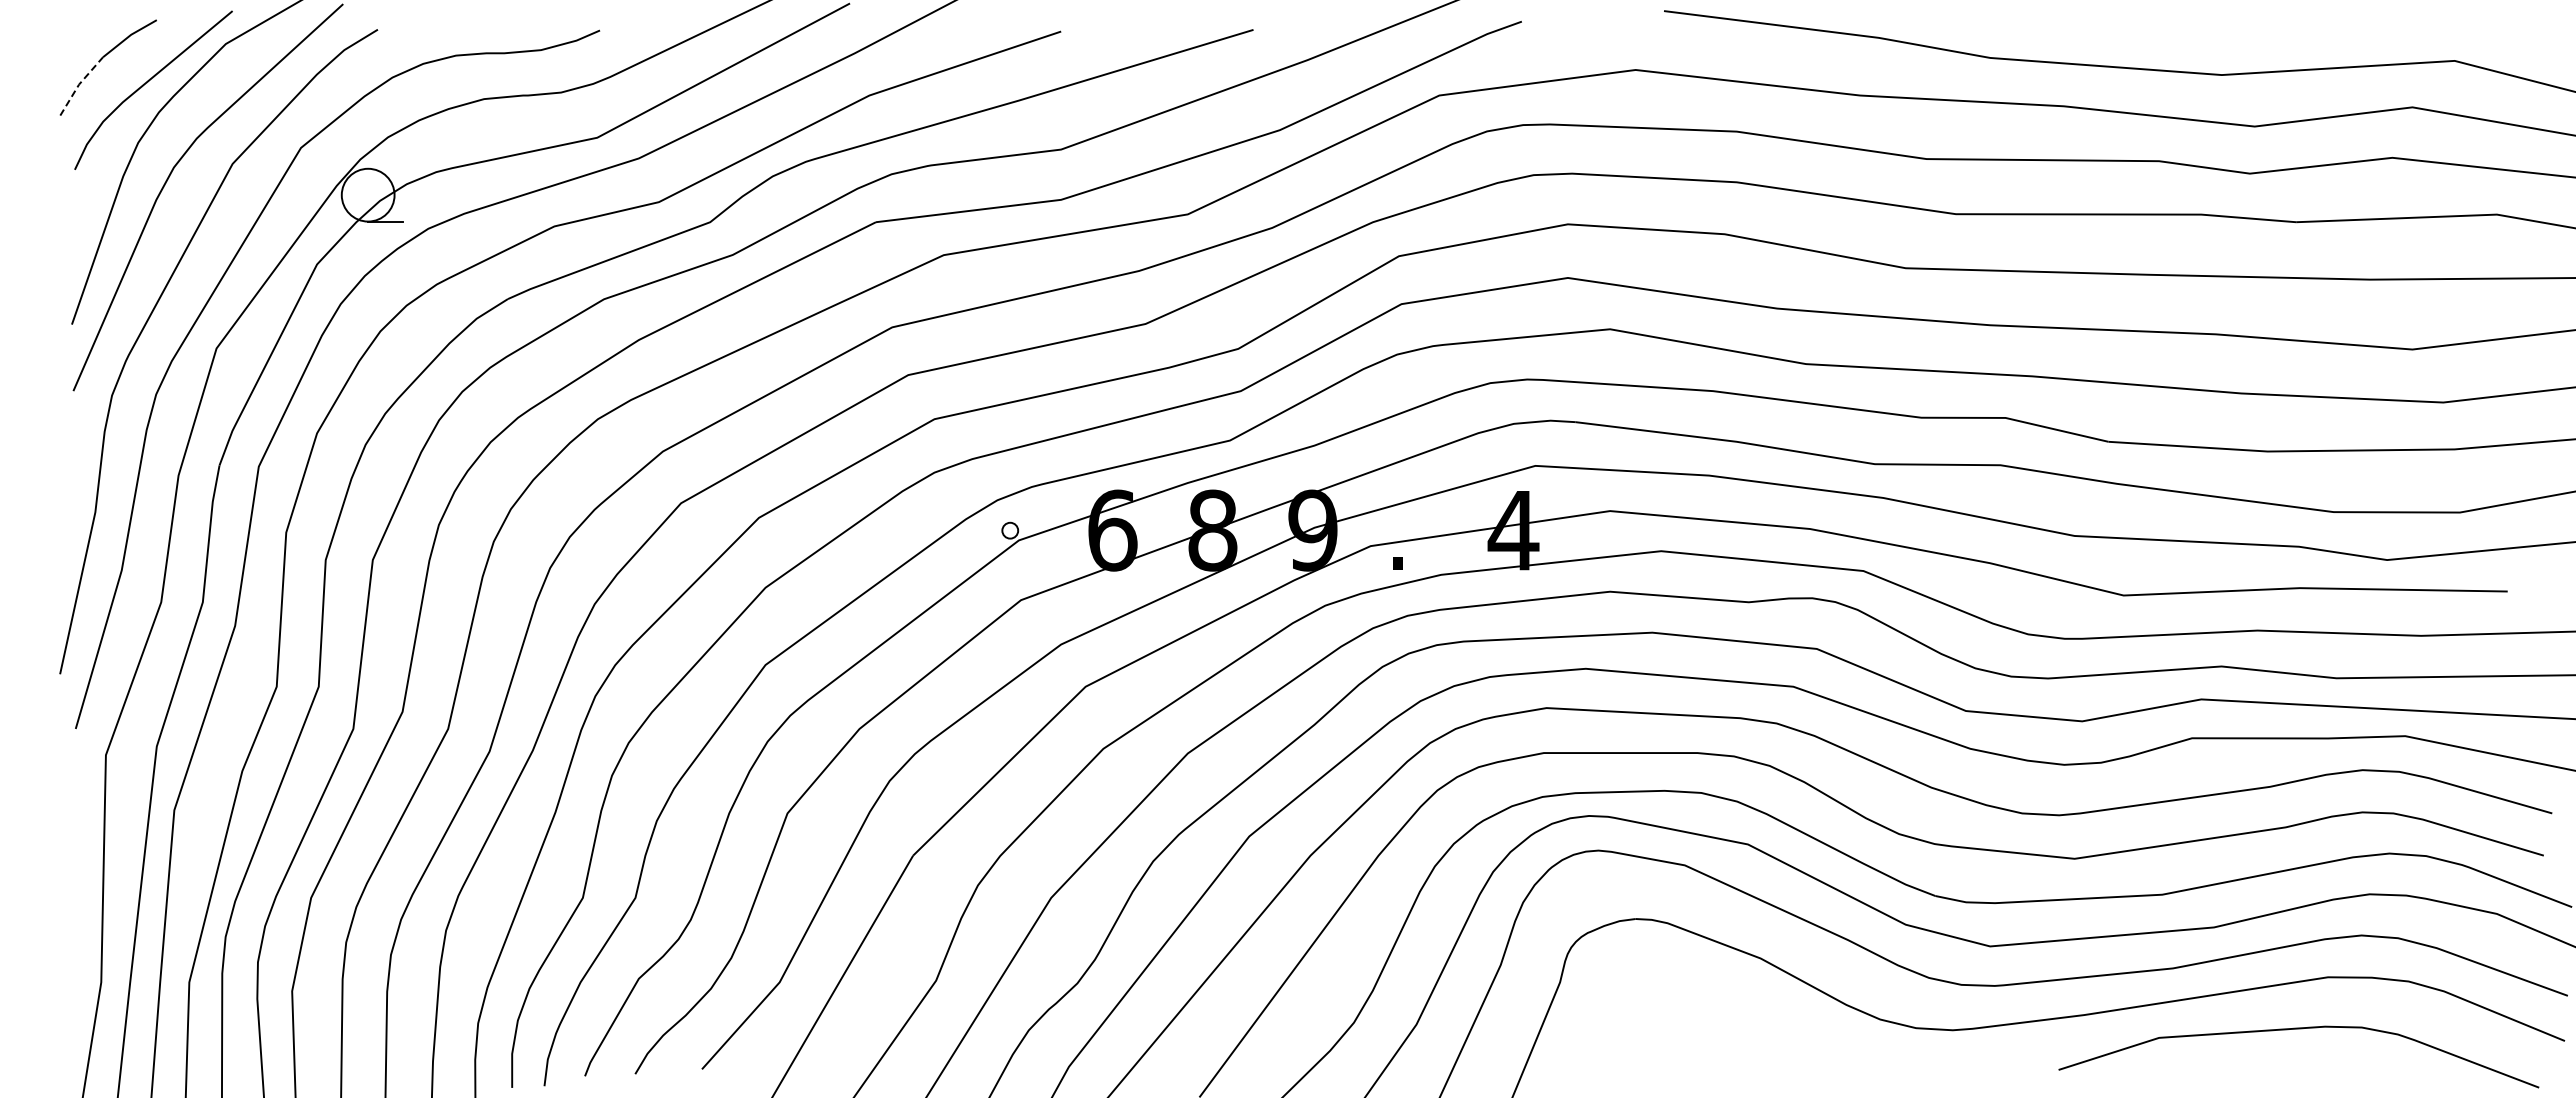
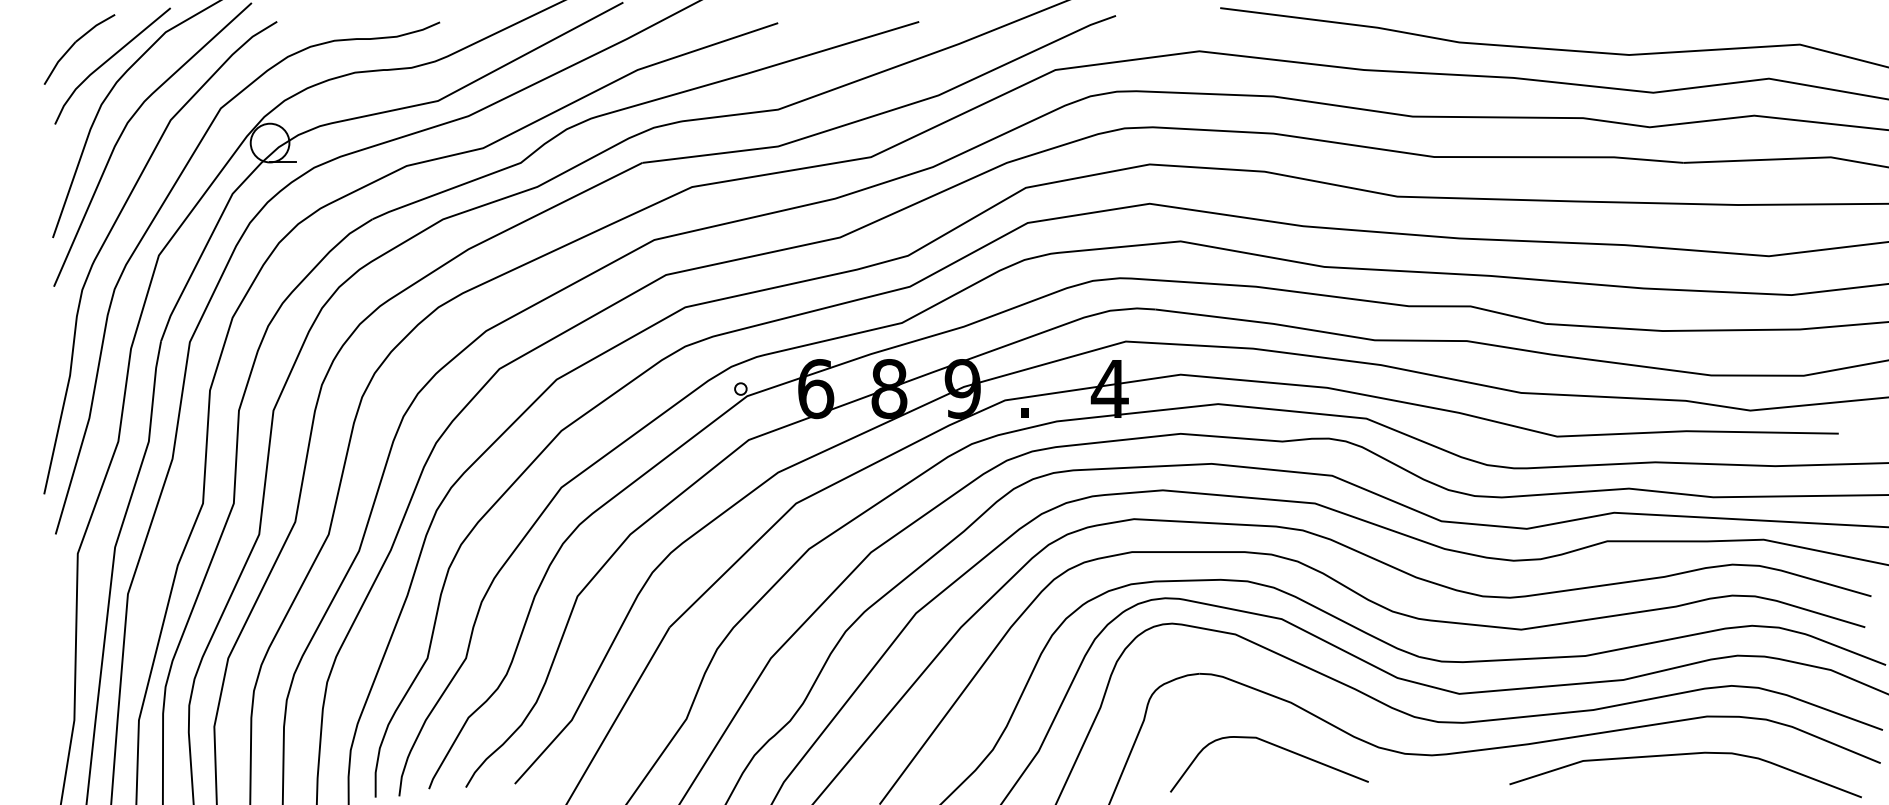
line: (79, 84) -> (58, 61), dashed -> solid
curve: (1738, 1017) -> (1274, 746), added

